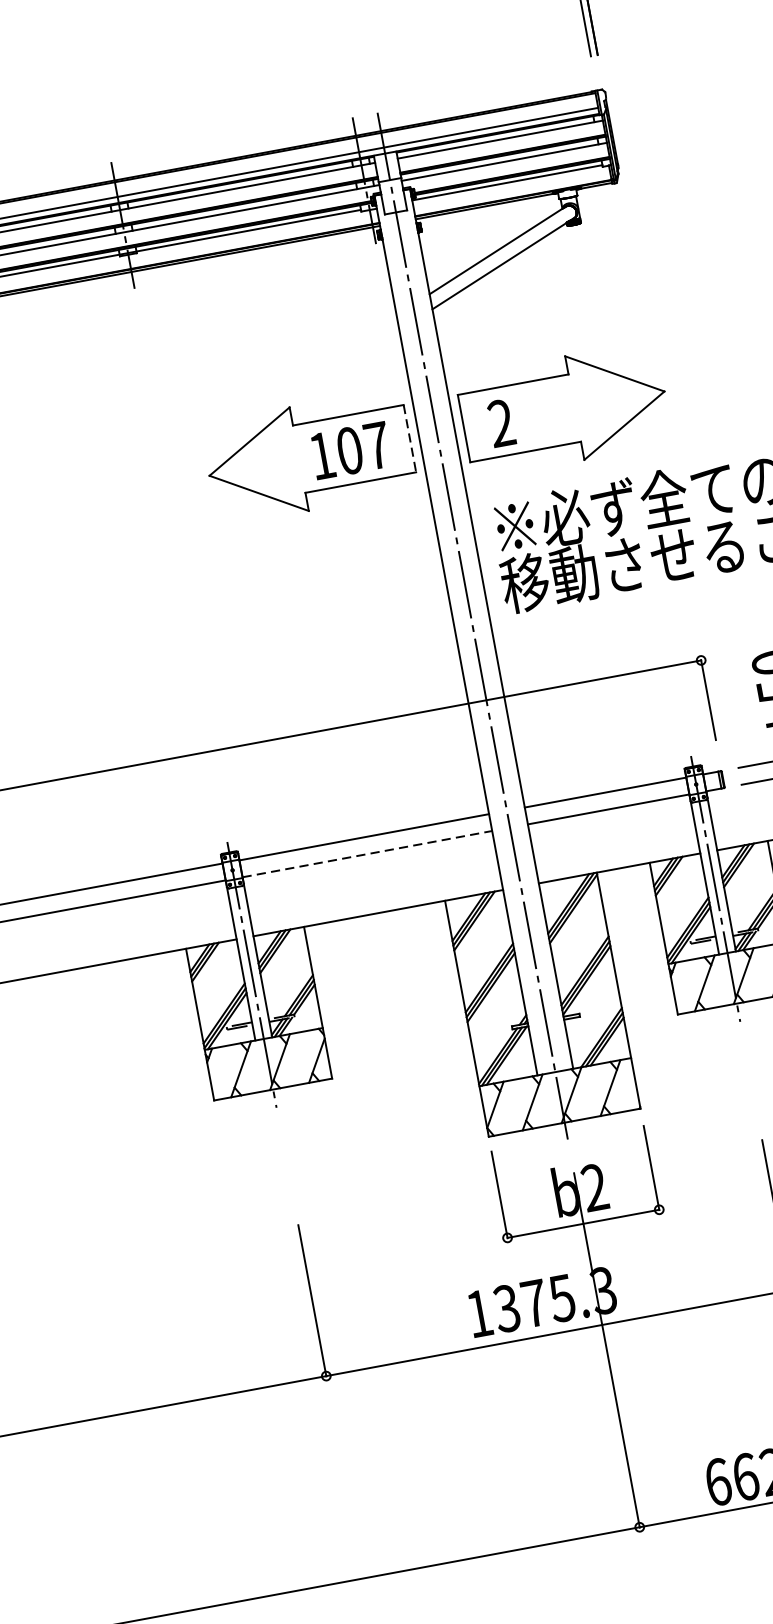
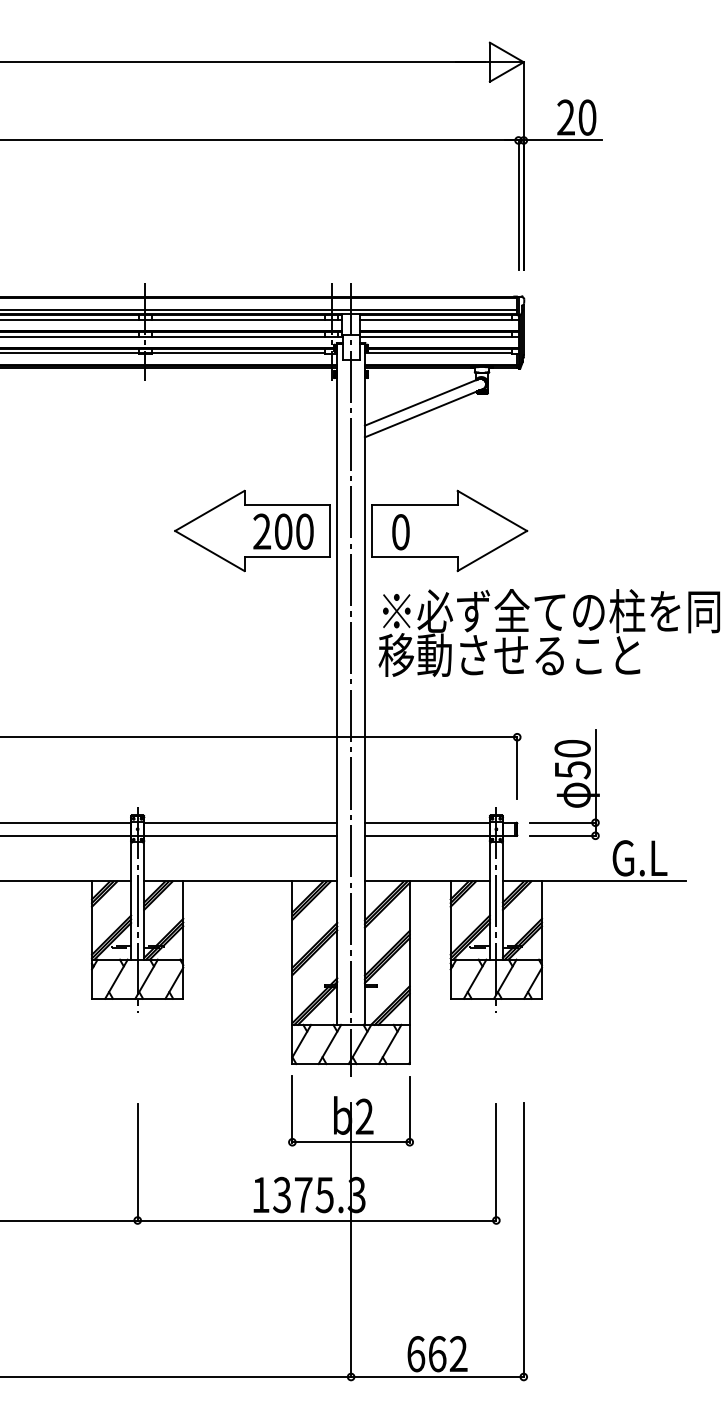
text: (501, 423) -> (400, 532), 2 -> 0
line: (410, 439) -> (330, 531), dashed -> solid
text: (349, 450) -> (283, 531), 107 -> 200
line: (366, 853) -> (240, 835), dashed -> solid

